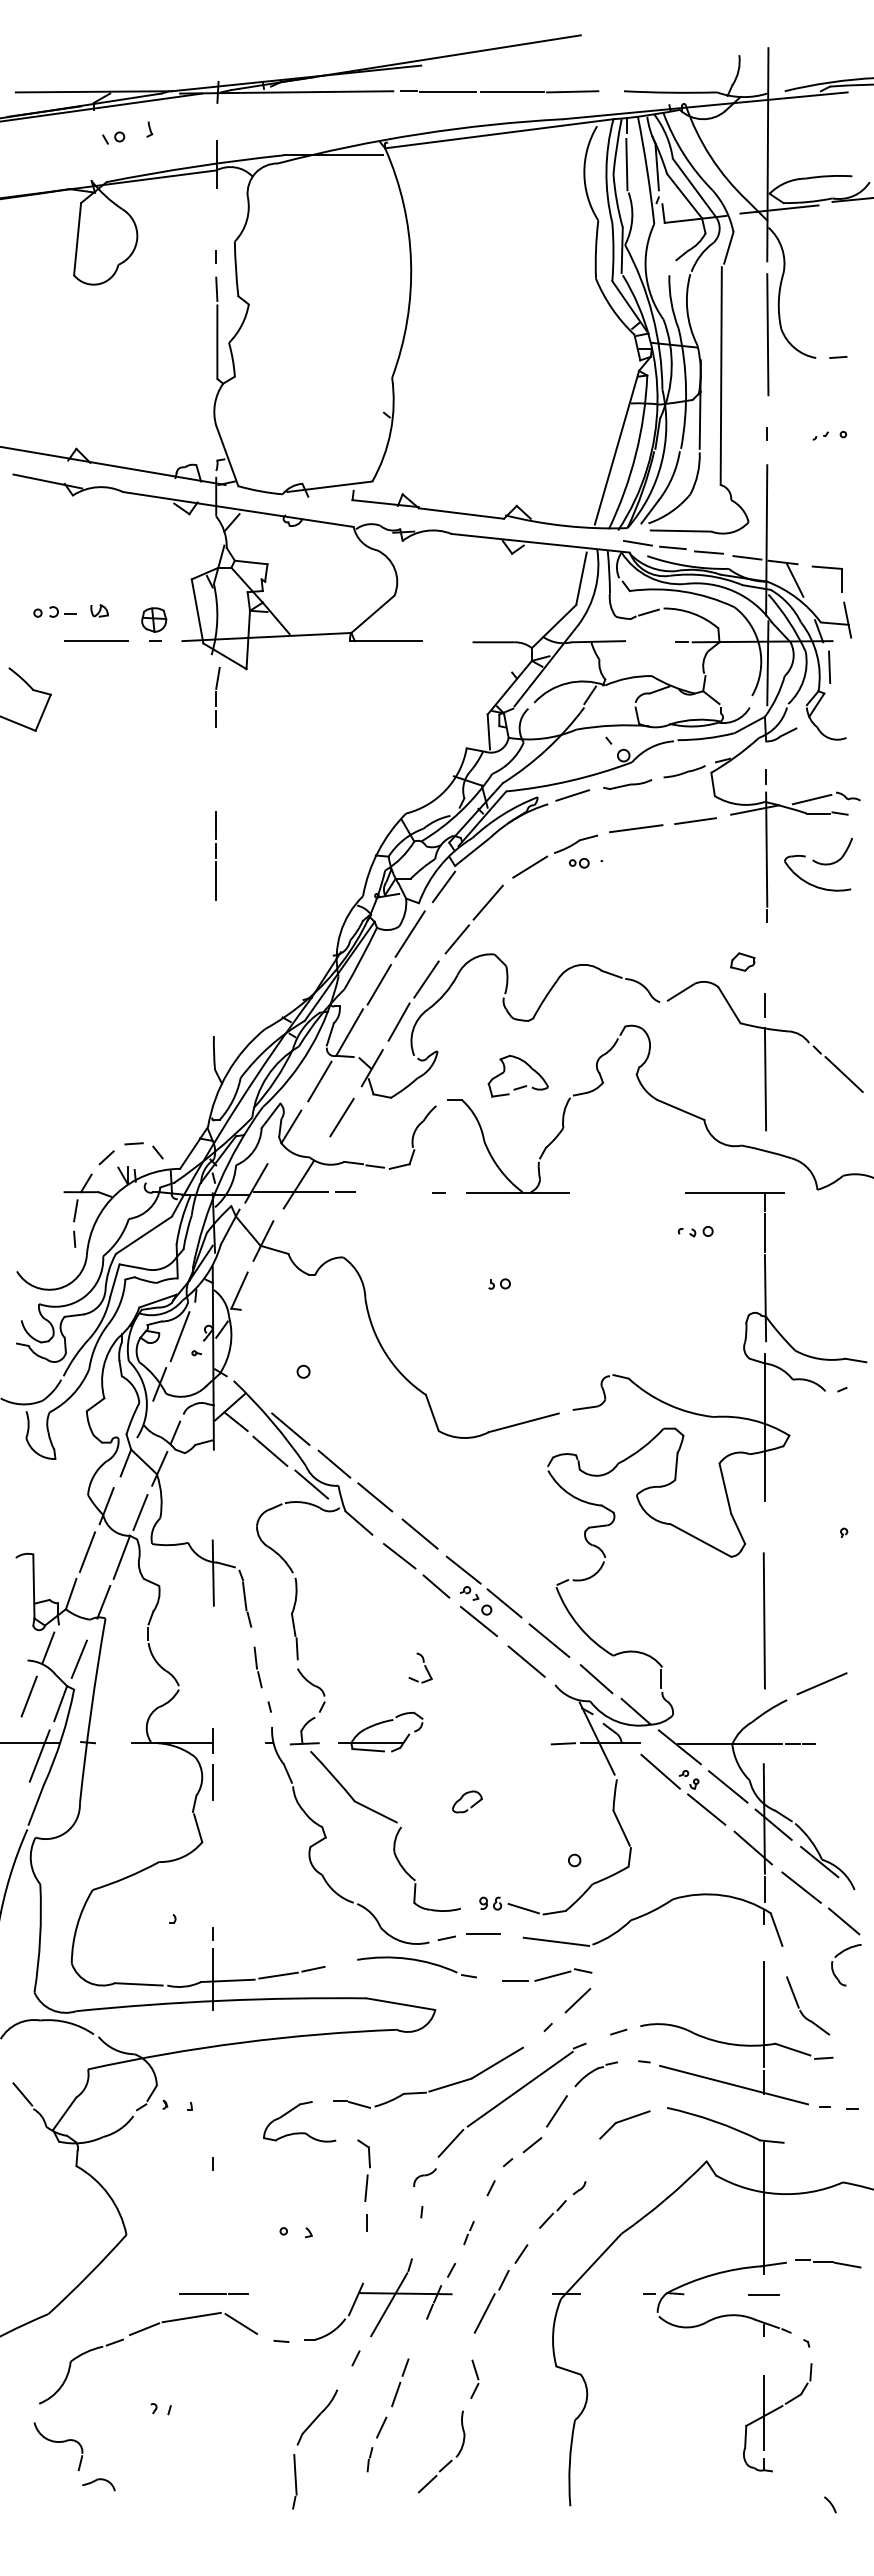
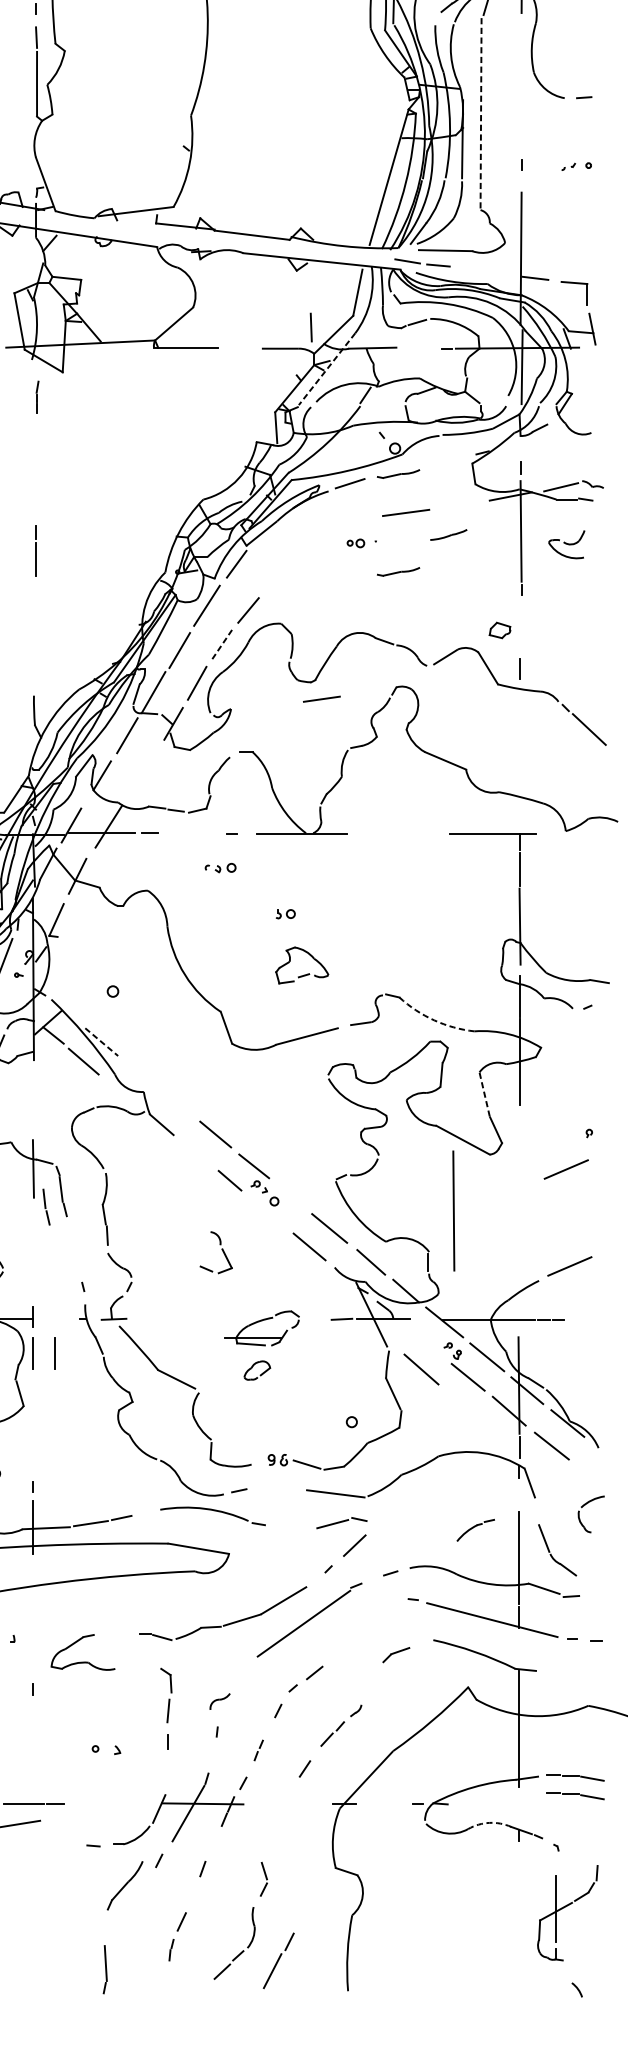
line: (767, 334) -> (521, 77), removed
line: (721, 376) -> (481, 114), solid -> dashed
line: (709, 552) -> (470, 269), removed
line: (747, 557) -> (504, 273), removed
line: (795, 580) -> (546, 294), removed
line: (546, 665) -> (327, 369), solid -> dashed
line: (829, 666) -> (311, 326), moved
part: (217, 697) -> (37, 397), size x0.6
part: (684, 771) -> (448, 534), moved
line: (695, 820) -> (321, 698), moved
line: (216, 825) -> (36, 510), removed
part: (555, 856) -> (334, 537), removed
part: (818, 864) -> (566, 544), size x0.6
part: (627, 895) -> (398, 571), added
line: (487, 902) -> (275, 577), removed
line: (426, 979) -> (221, 645), solid -> dashed
line: (765, 1078) -> (520, 733), removed
part: (520, 1086) -> (304, 974), moved
line: (341, 1117) -> (146, 767), removed
part: (695, 1231) -> (220, 867), moved
arc: (668, 1404) -> (434, 1020), solid -> dashed
line: (291, 1429) -> (102, 1042), solid -> dashed
line: (334, 1463) -> (140, 1072), removed
line: (311, 1484) -> (119, 1090), removed
line: (725, 1488) -> (484, 1094), solid -> dashed
line: (375, 1497) -> (176, 1102), removed
line: (399, 1556) -> (197, 1154), removed
line: (817, 1573) -> (565, 1169), added
line: (504, 1603) -> (290, 1195), removed
line: (763, 1620) -> (453, 1210), moved
line: (478, 1621) -> (267, 1211), removed
part: (257, 1667) -> (45, 1207), moved
part: (420, 1667) -> (216, 1252), size x1.6
part: (379, 1724) -> (260, 1321), moved
line: (660, 1771) -> (421, 1369), moved
line: (237, 1782) -> (54, 1353), added
line: (844, 1921) -> (589, 1475), removed
line: (483, 1934) -> (271, 1487), removed
line: (515, 1980) -> (299, 1527), removed
part: (595, 2074) -> (475, 1530), moved
line: (556, 2111) -> (335, 1643), removed
part: (624, 2124) -> (395, 1654), size x0.6
part: (299, 2132) -> (82, 1661), moved
line: (450, 2142) -> (242, 1670), removed
part: (828, 2284) -> (575, 1795), added
line: (763, 2294) -> (518, 1804), removed
part: (491, 2301) -> (278, 1960), moved
arc: (730, 2315) -> (489, 1823), solid -> dashed
line: (241, 2323) -> (58, 1830), removed
line: (396, 2394) -> (194, 1892), removed
part: (773, 2412) -> (564, 1908), moved
part: (316, 2417) -> (124, 1885), moved

